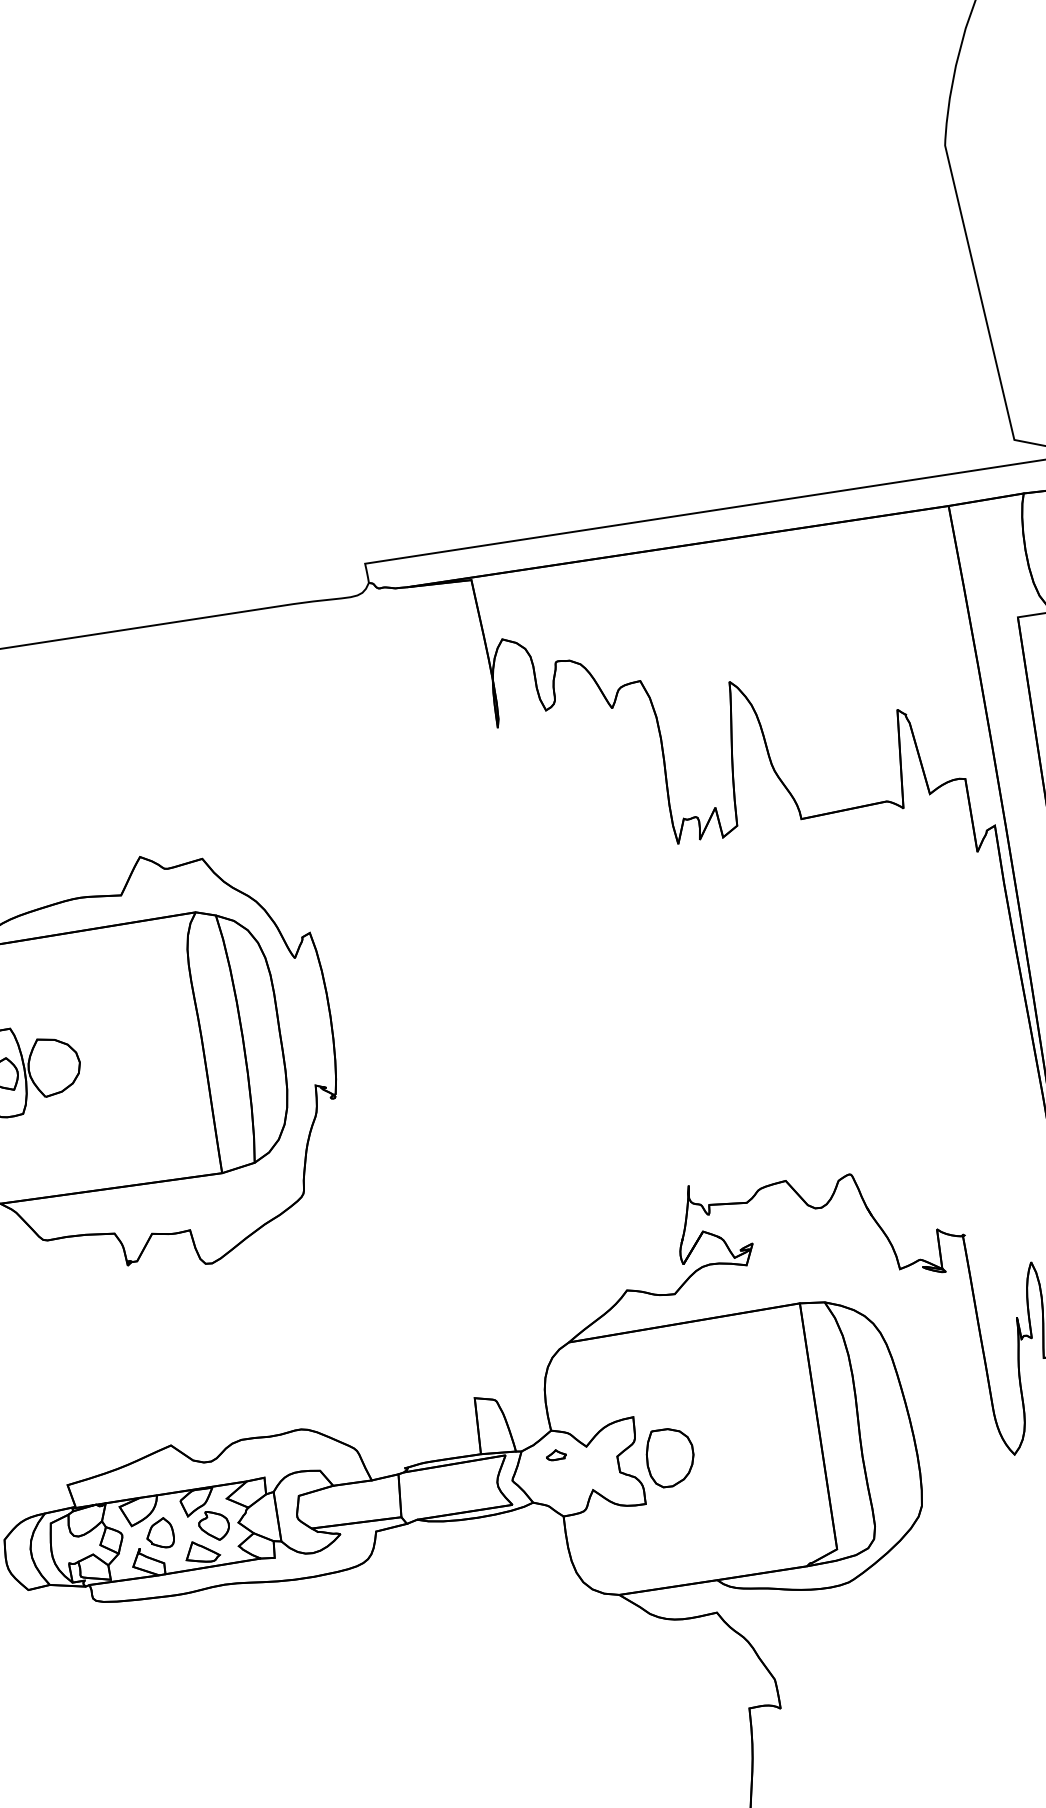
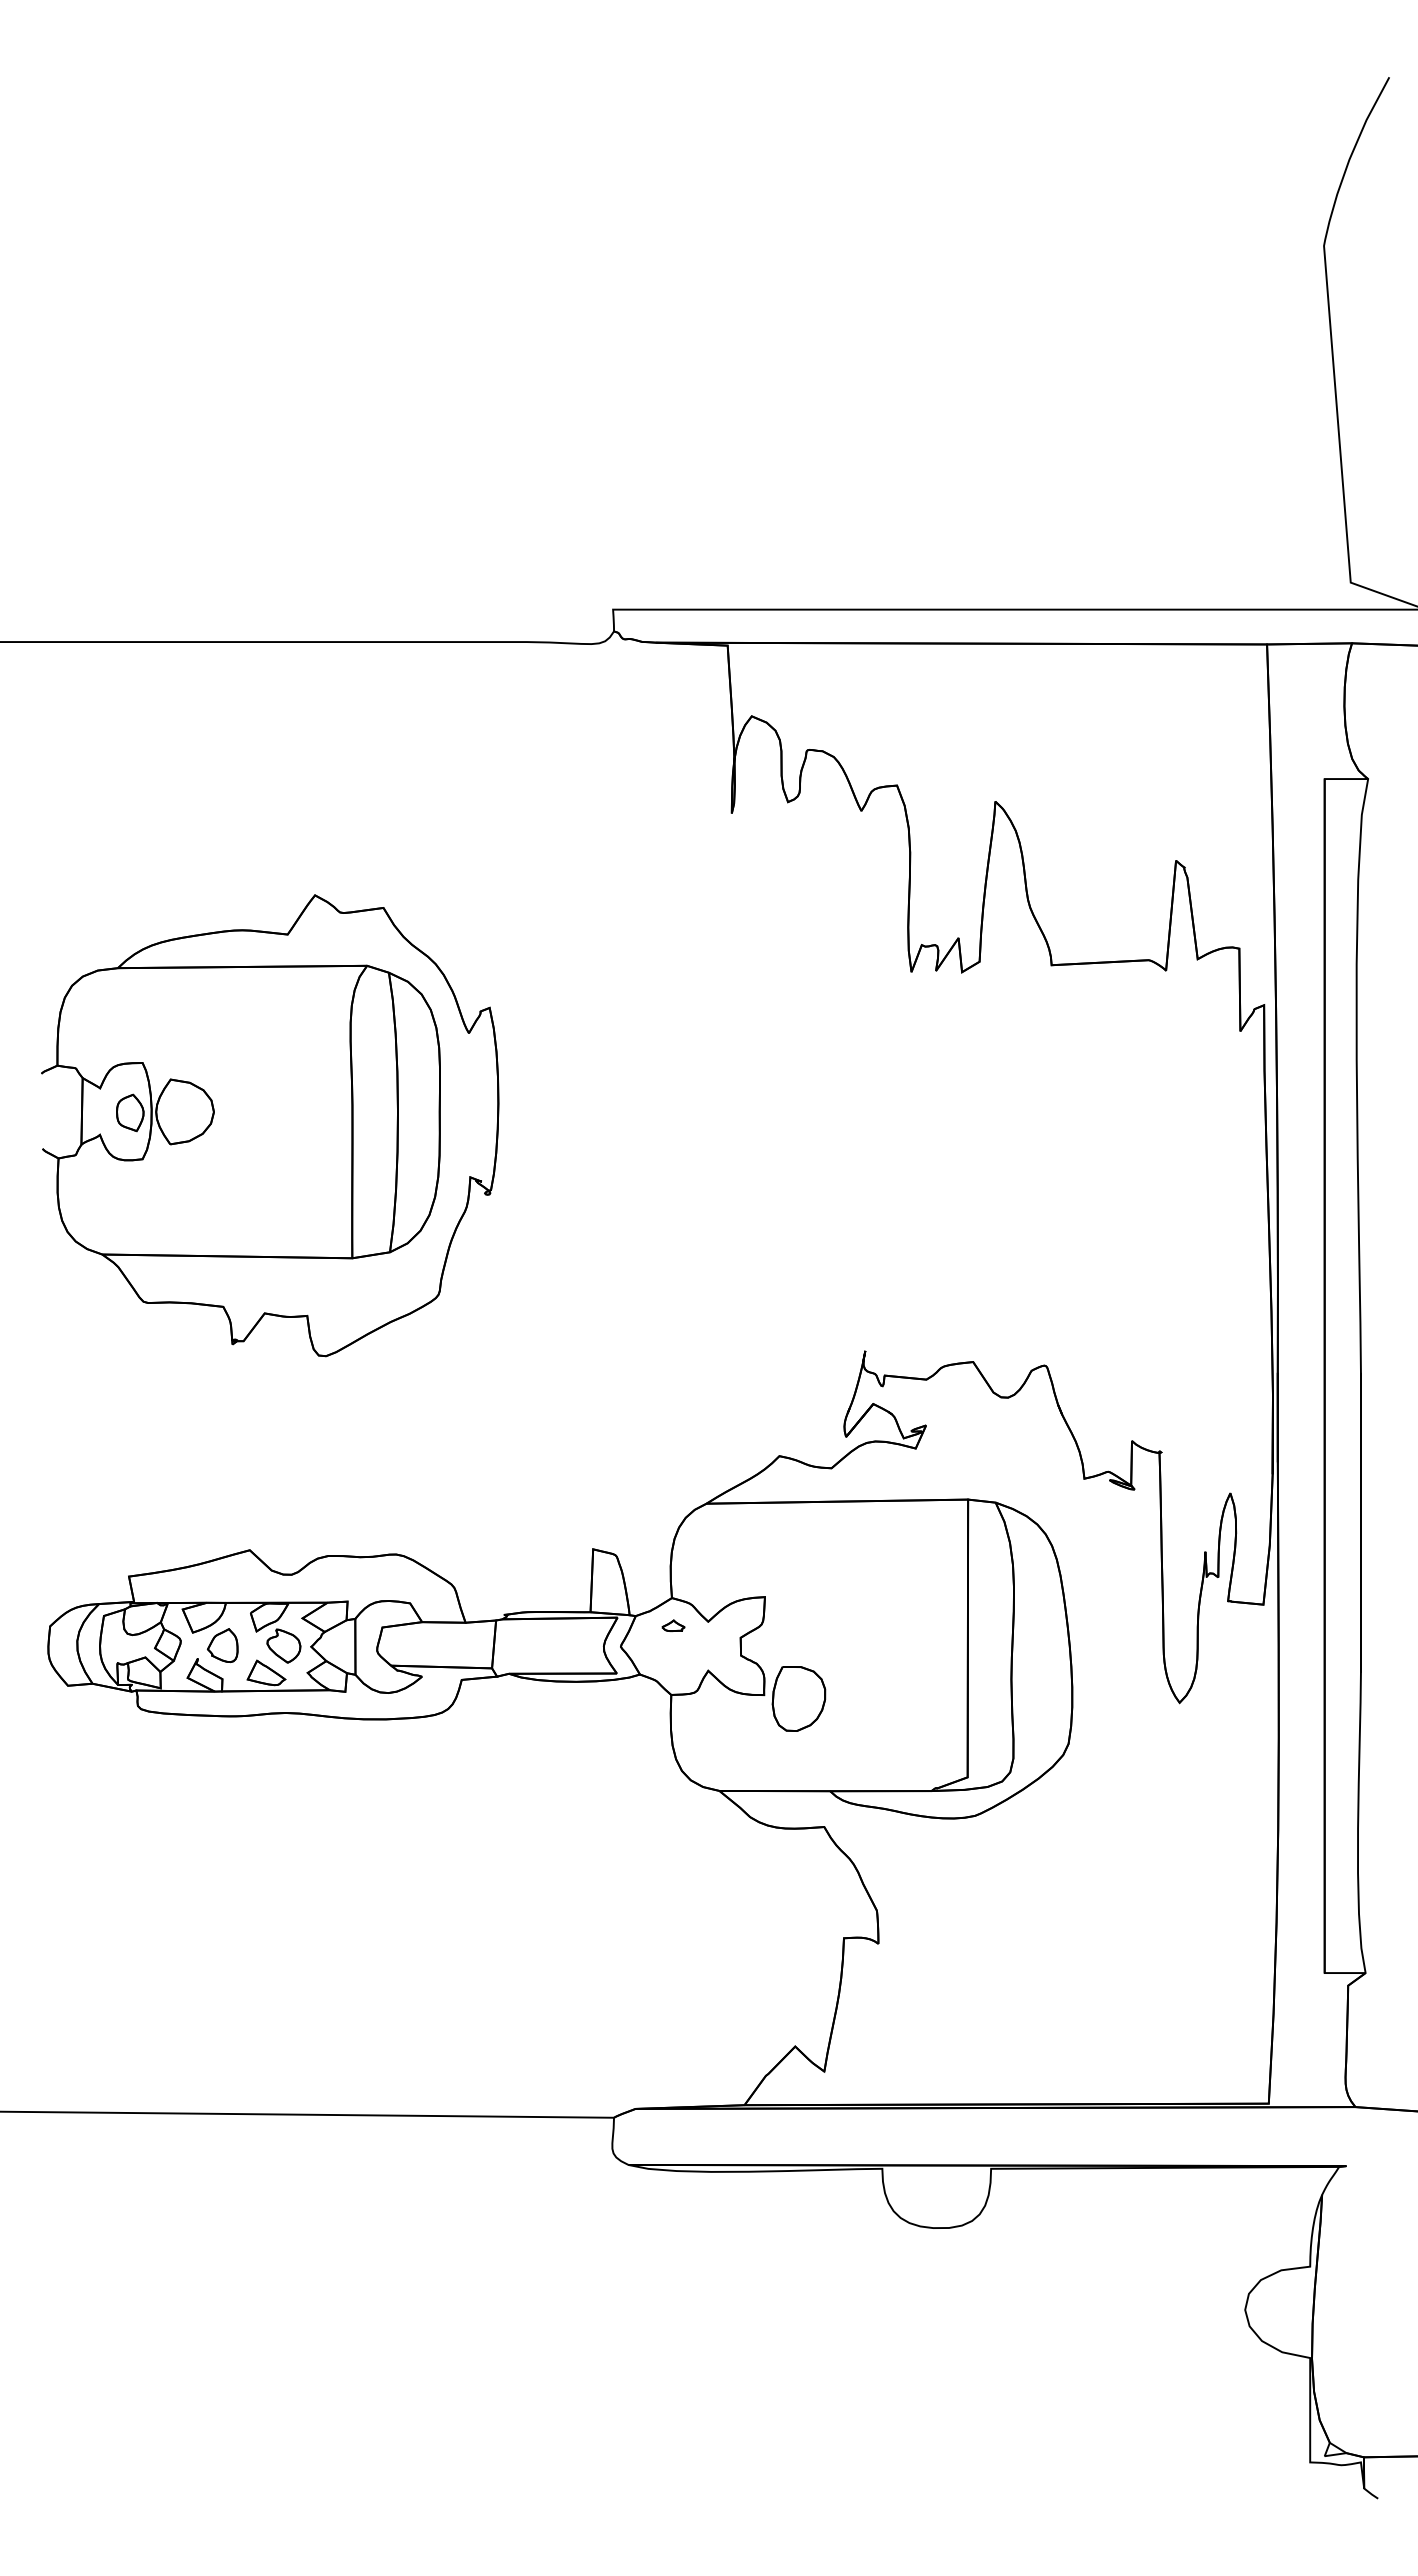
part: (669, 1457) -> (798, 1698), moved

